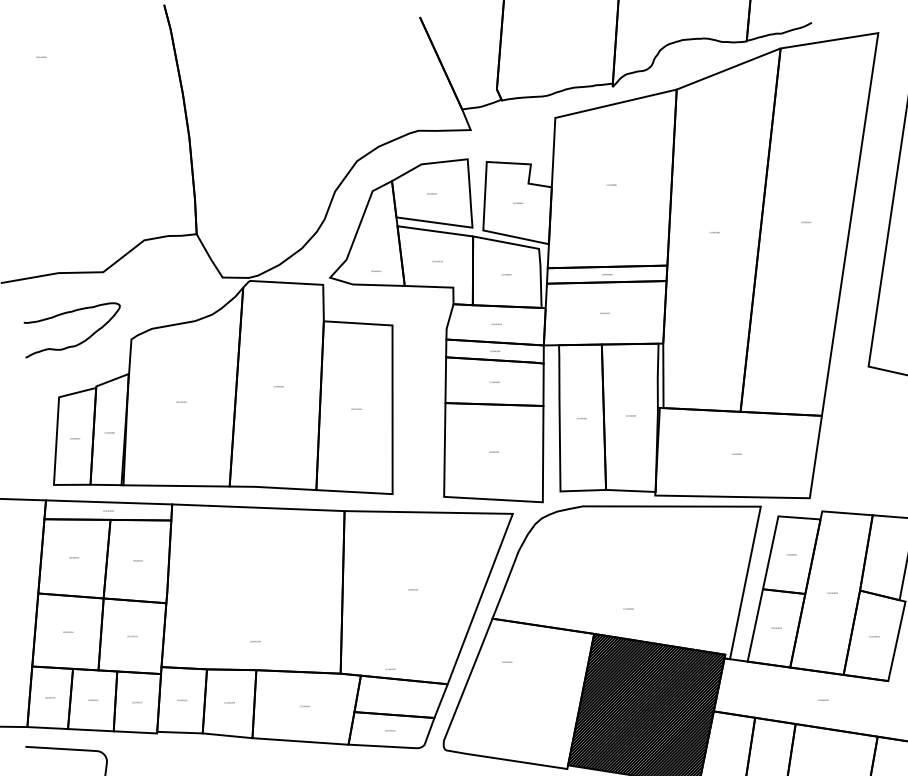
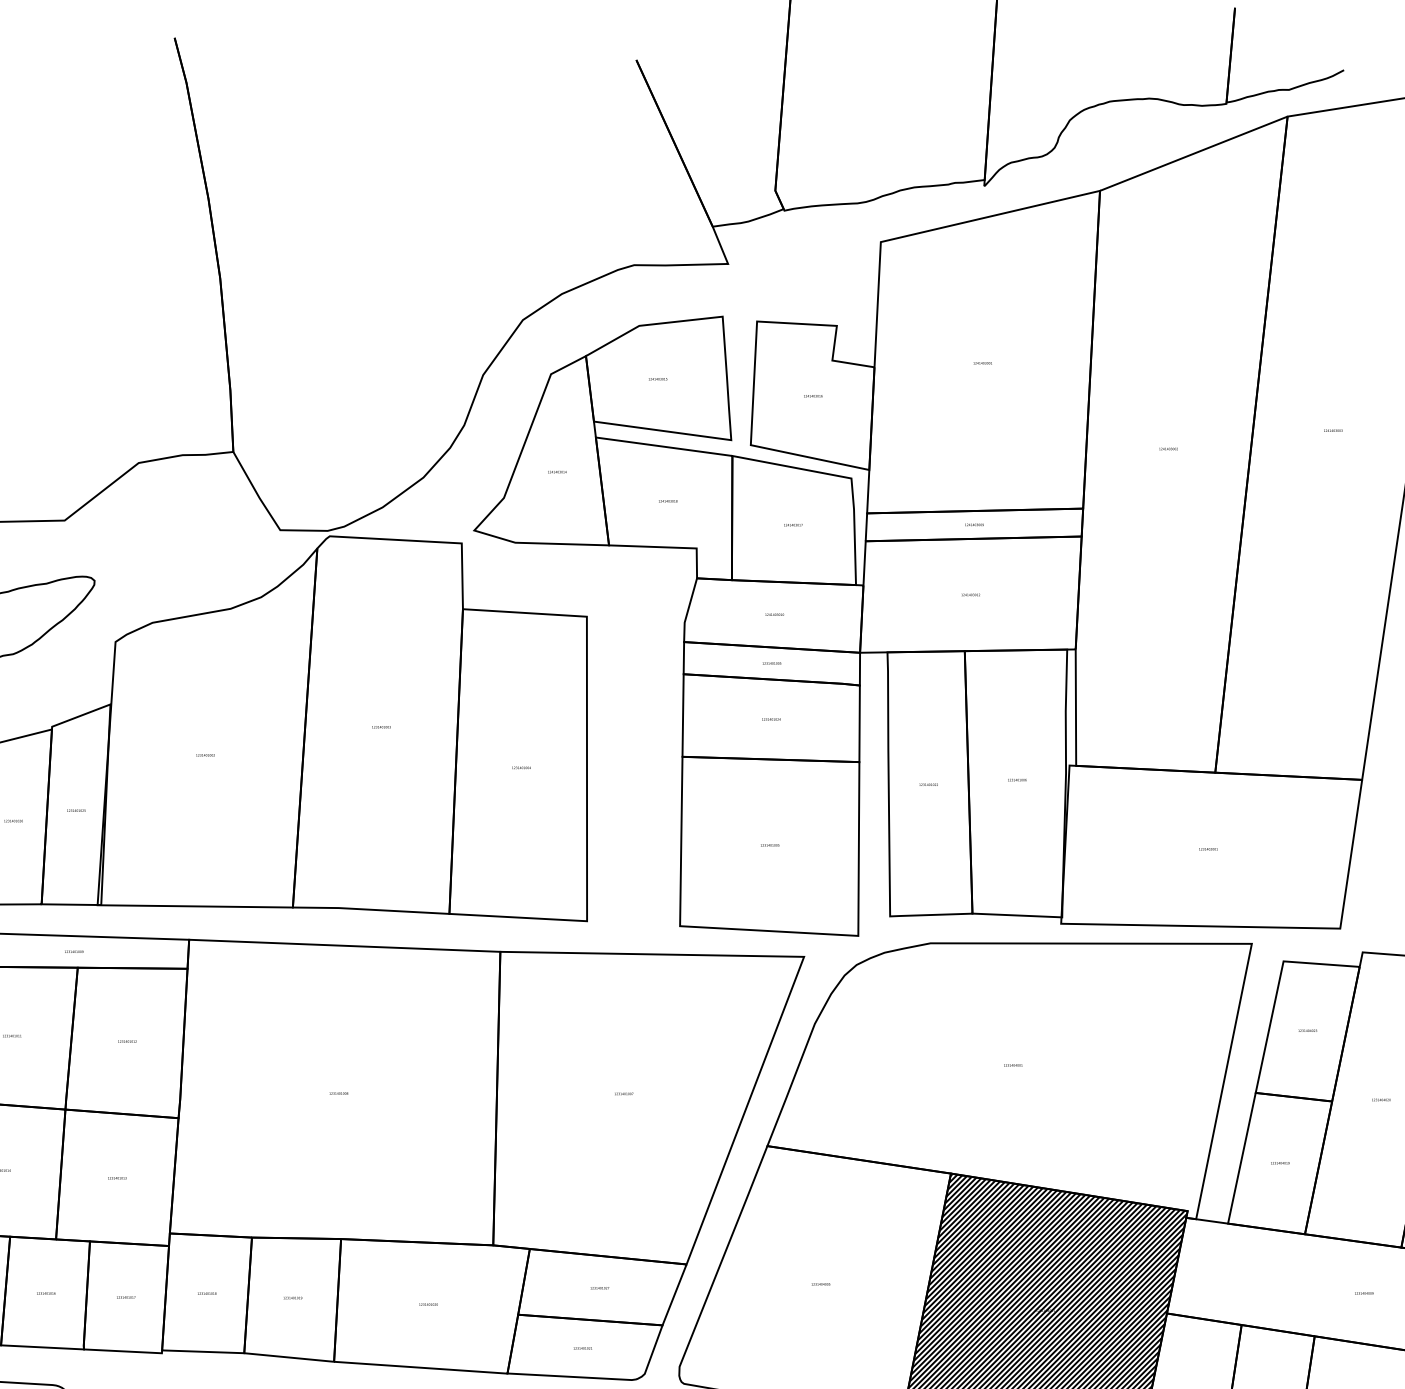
text: (376, 270) -> (557, 470), moved
text: (628, 608) -> (1012, 1064), moved
text: (255, 641) -> (339, 1093), moved
text: (507, 661) -> (821, 1282), moved
text: (390, 668) -> (599, 1286), moved

